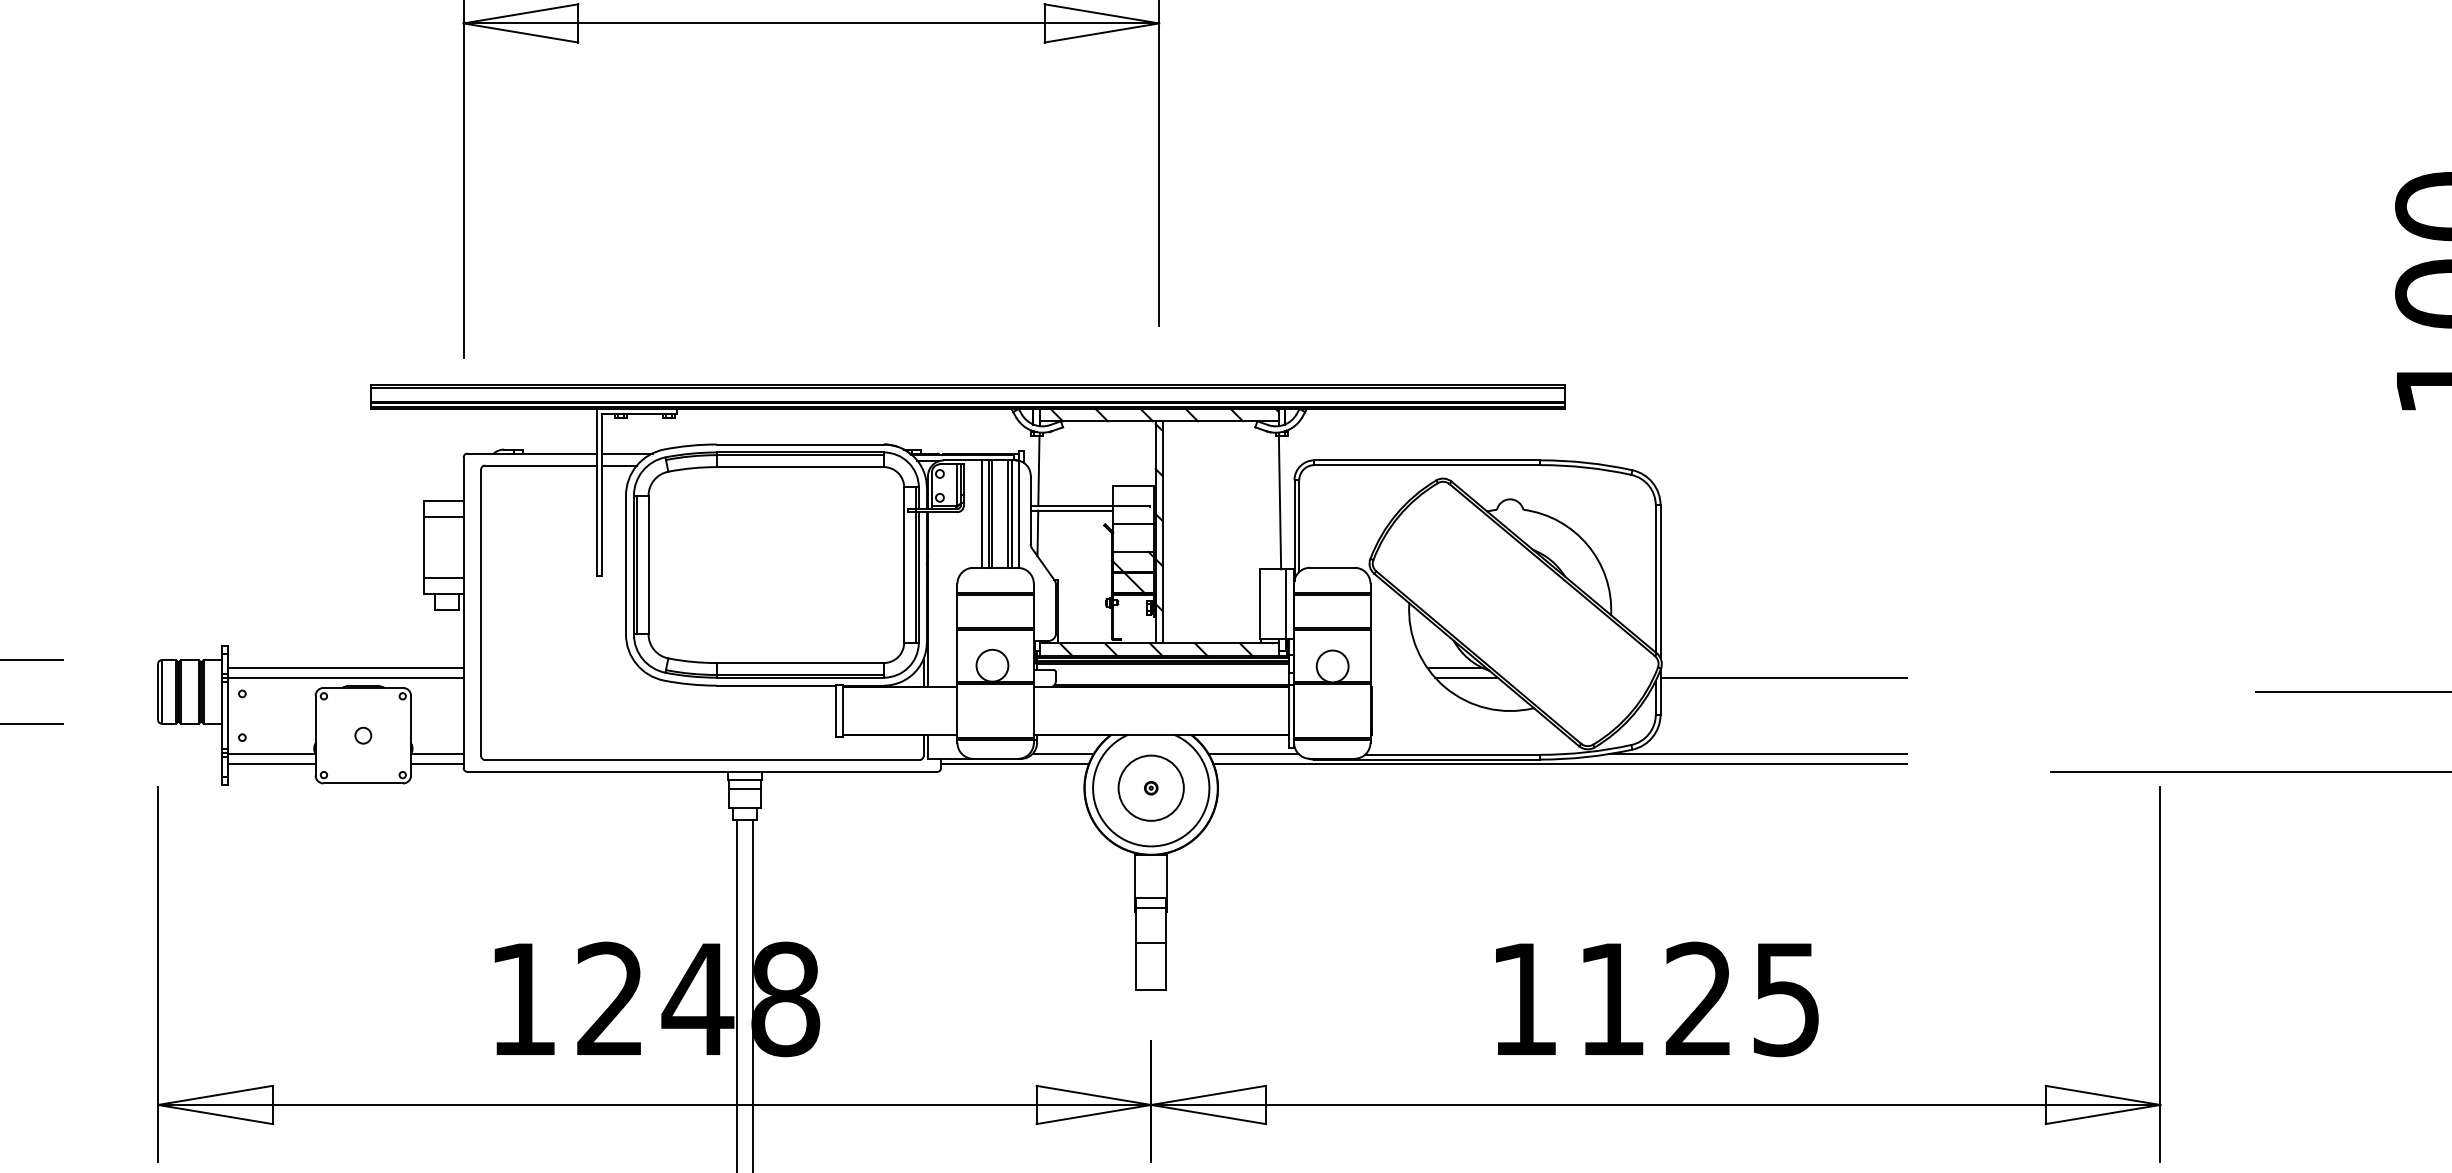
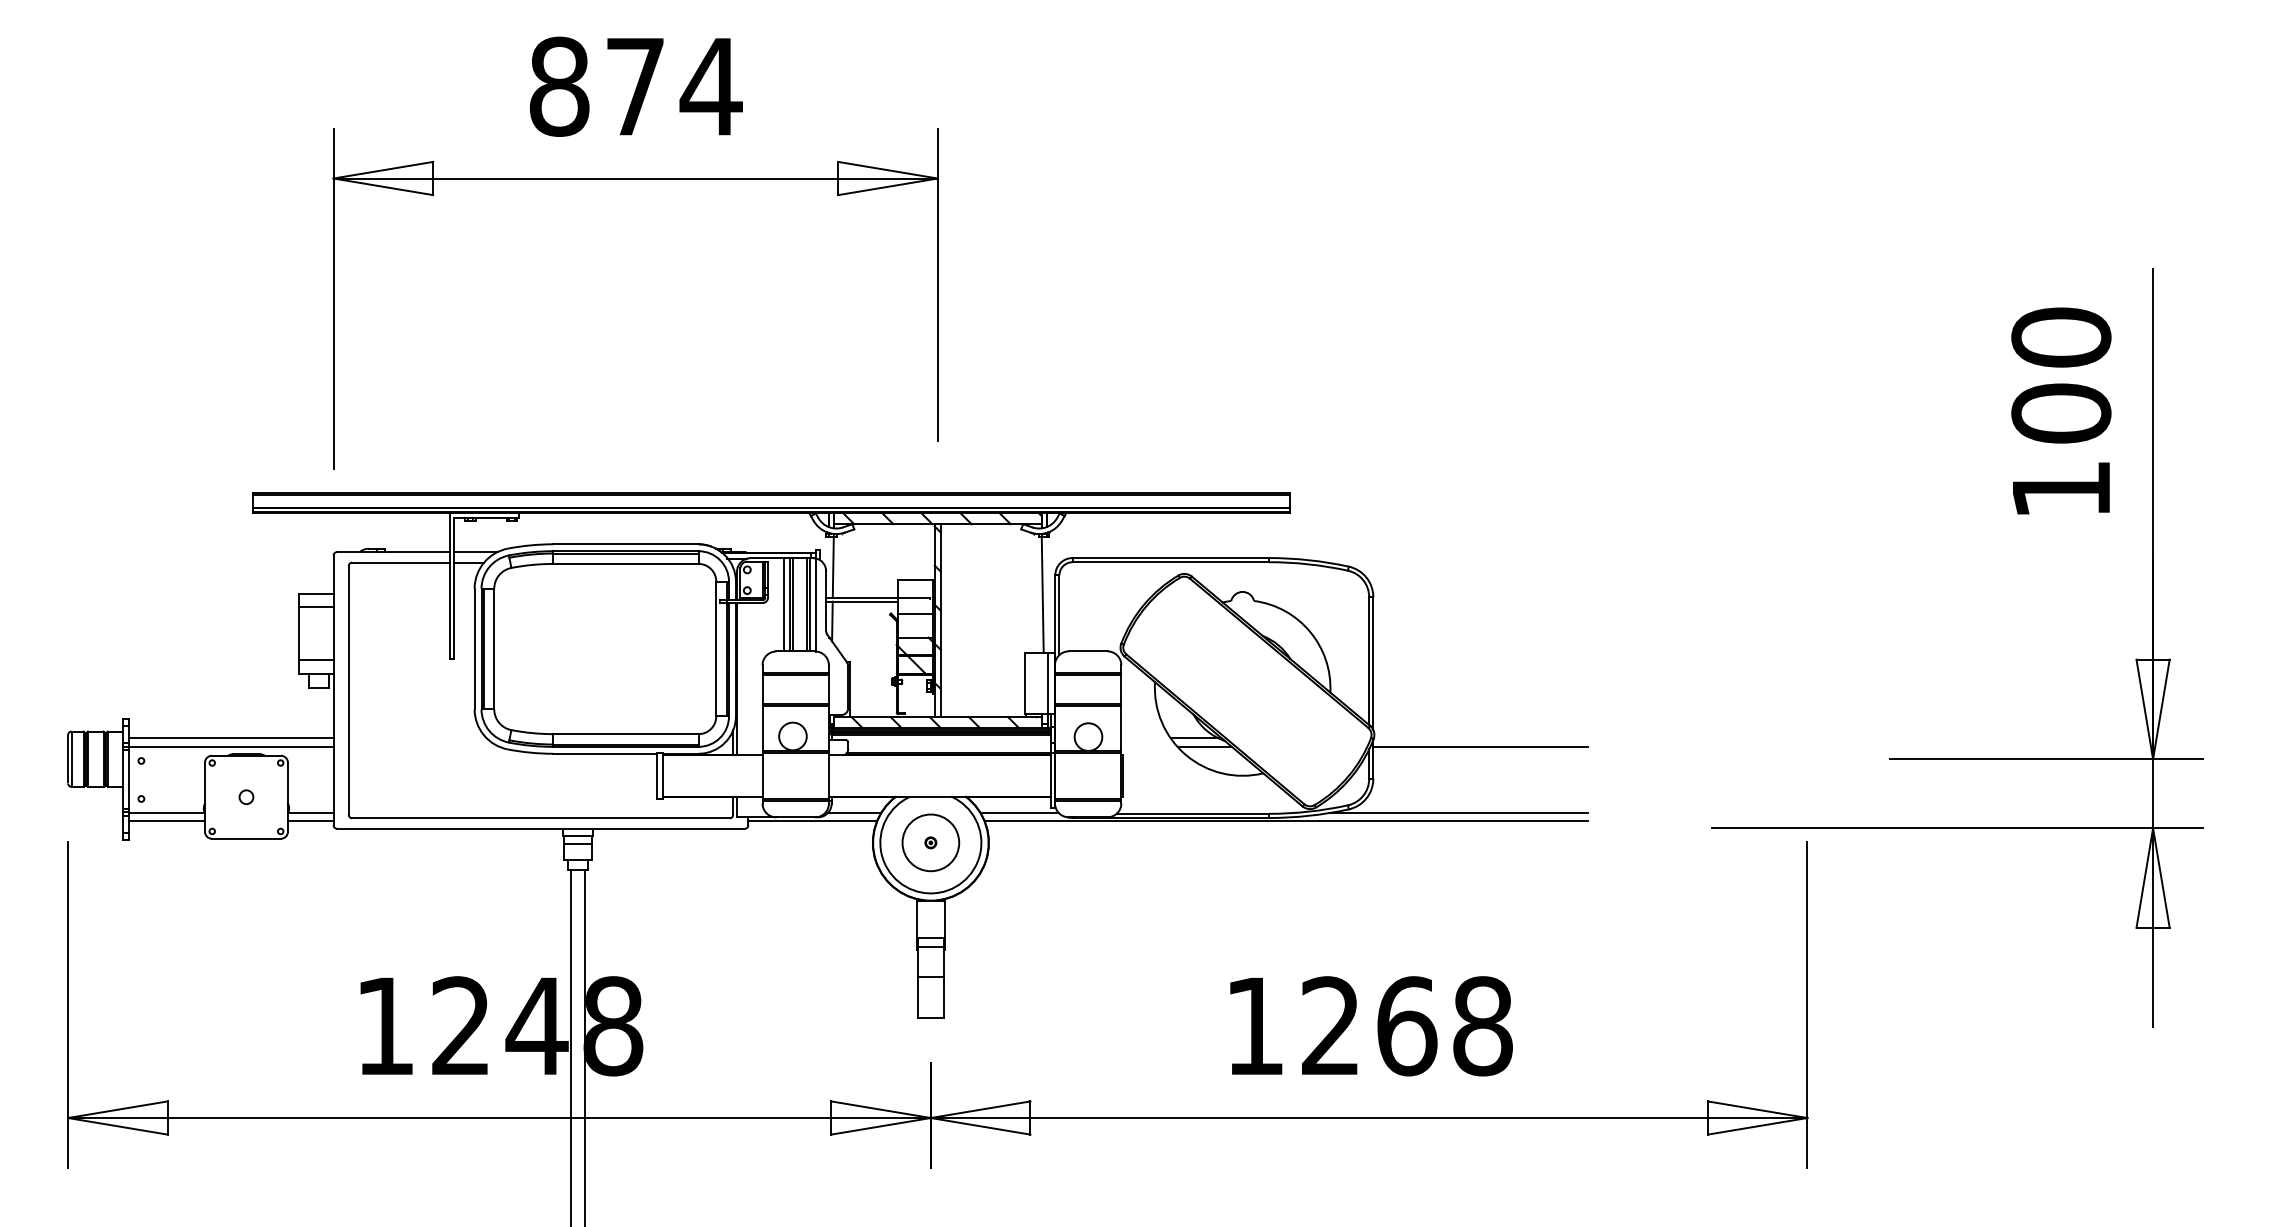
text: (1699, 999) -> (1407, 1026), 1125 -> 1268

